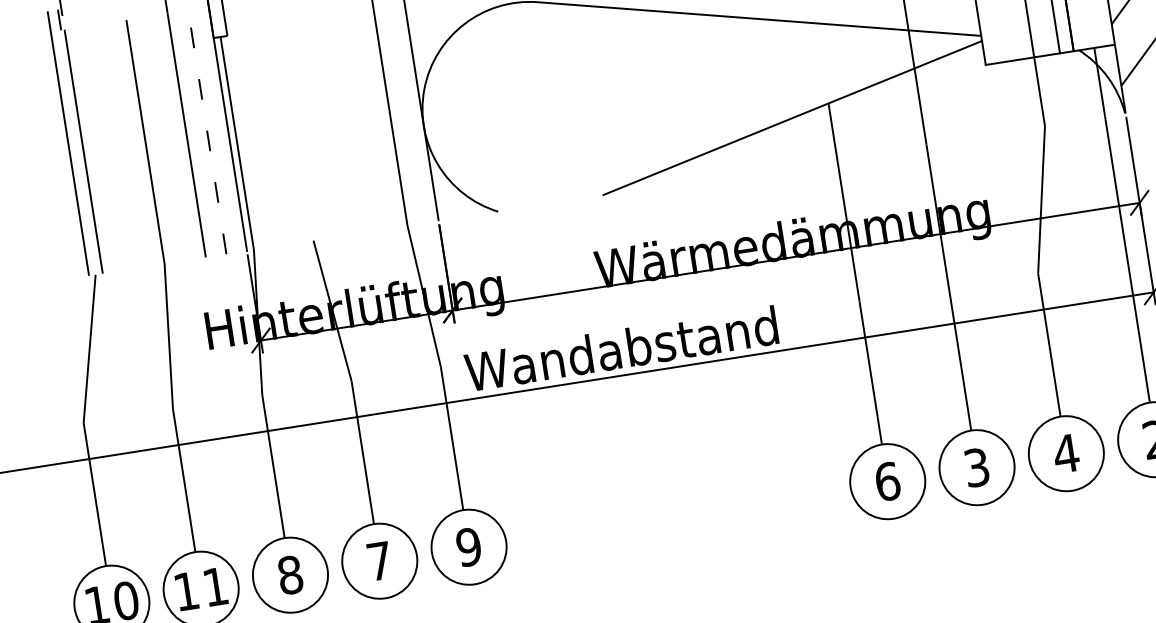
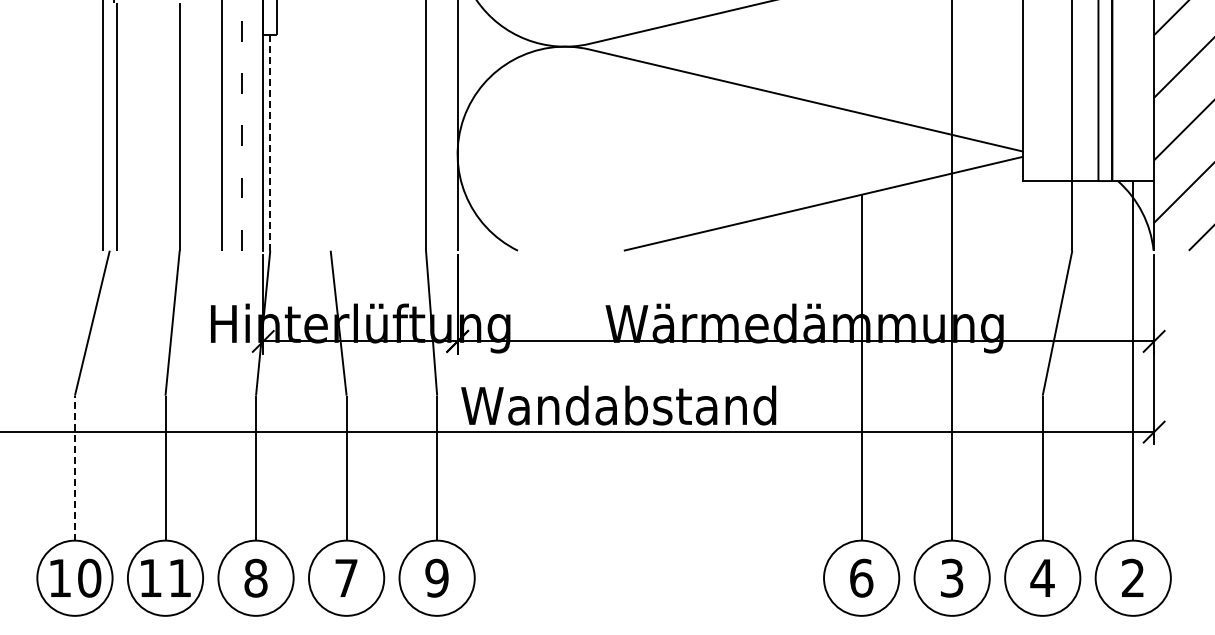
line: (237, 143) -> (270, 142), solid -> dashed
line: (94, 493) -> (74, 467), solid -> dashed

